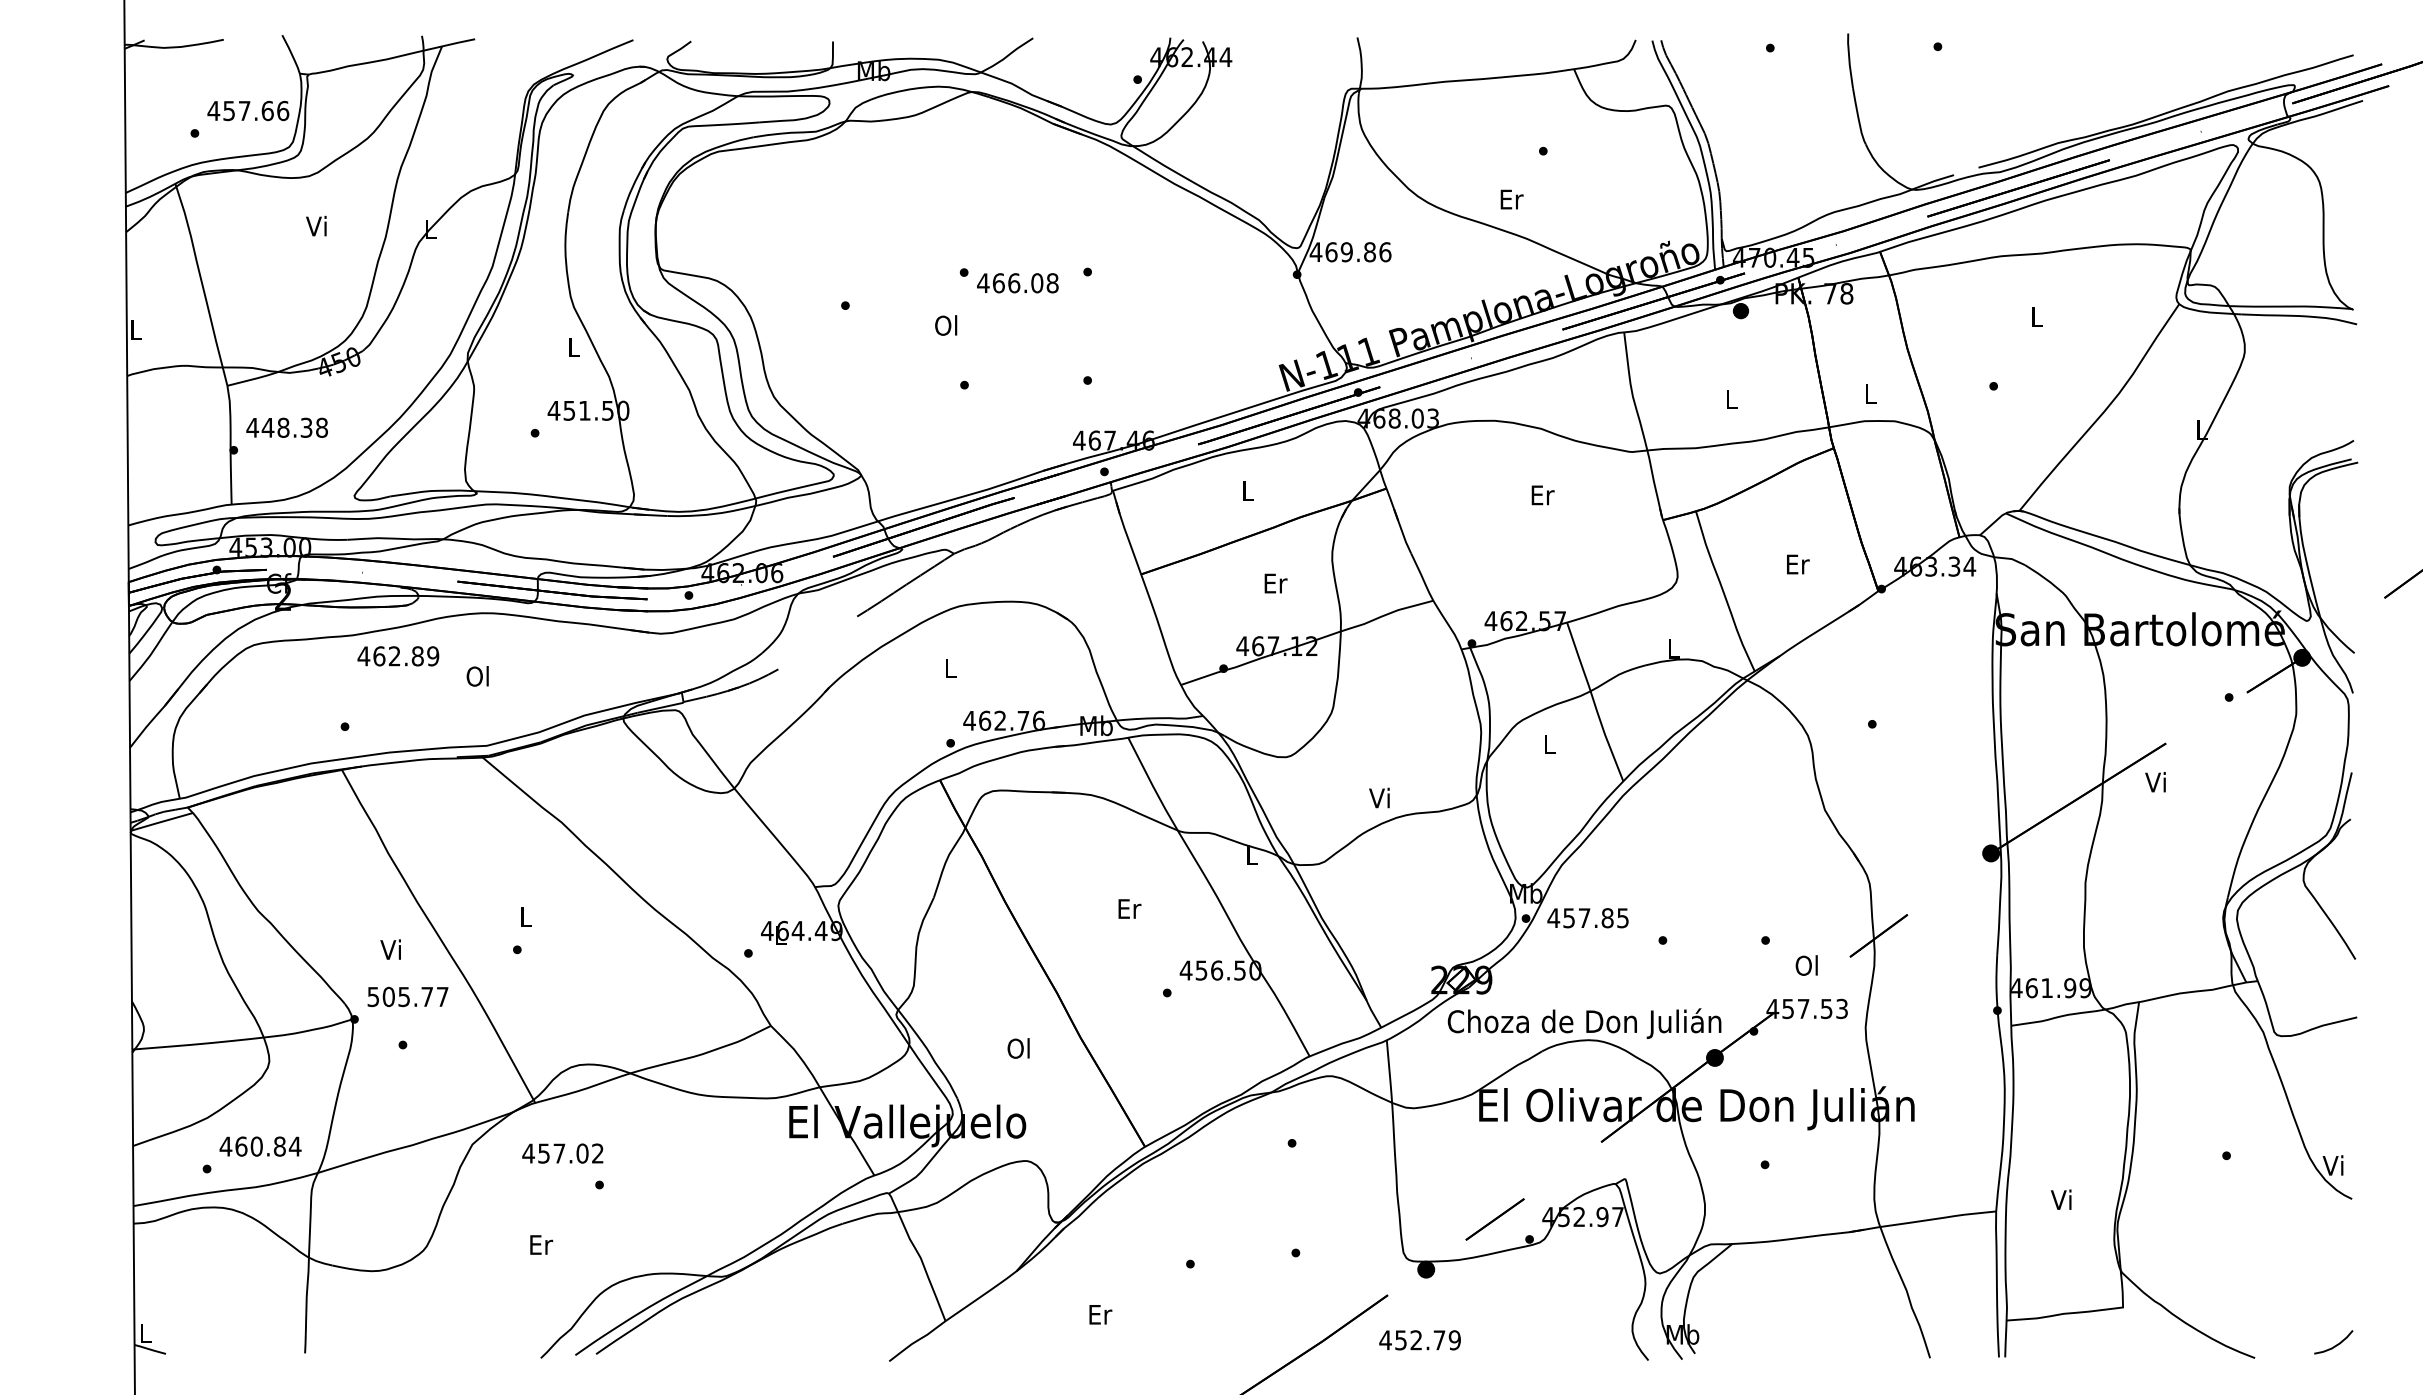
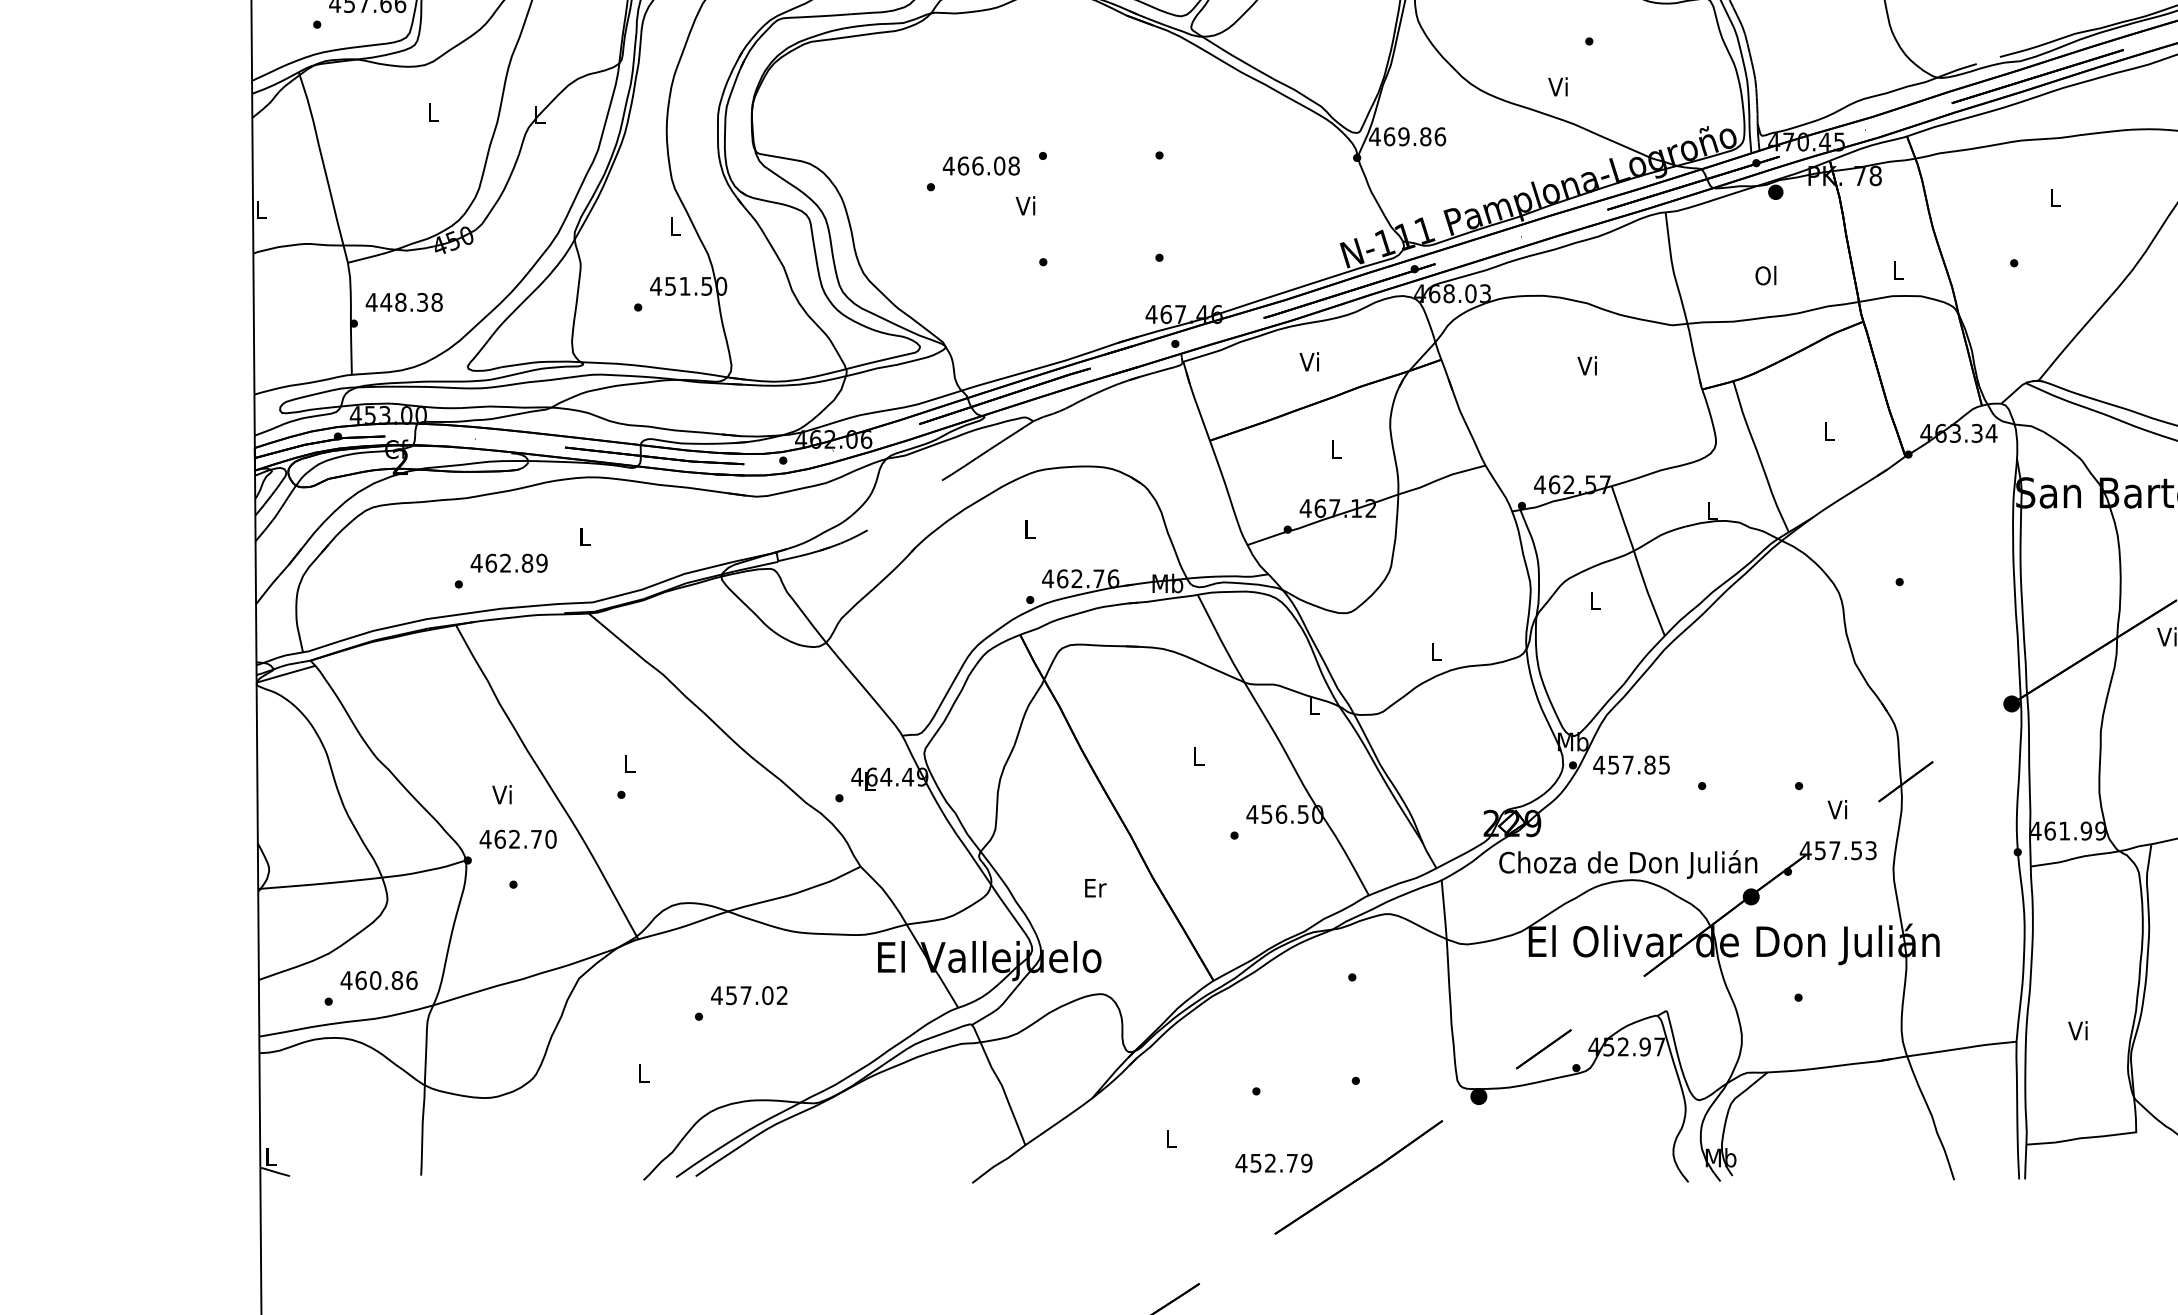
text: (1511, 199) -> (1559, 87), Er -> Vi
text: (316, 225) -> (431, 111), Vi -> L
text: (1017, 283) -> (981, 166), moved
text: (946, 325) -> (1026, 205), Ol -> Vi
text: (1730, 399) -> (1765, 275), L -> Ol
text: (1246, 490) -> (1309, 361), L -> Vi
text: (1542, 494) -> (1588, 365), Er -> Vi
text: (1798, 564) -> (1830, 431), Er -> L
text: (1275, 583) -> (1336, 449), Er -> L
text: (398, 656) -> (509, 563), moved
text: (477, 676) -> (583, 537), Ol -> L
text: (1379, 797) -> (1434, 651), Vi -> L
text: (1129, 908) -> (1198, 755), Er -> L
text: (1806, 965) -> (1837, 809), Ol -> Vi
text: (407, 996) -> (517, 838), 505.77 -> 462.70
text: (1019, 1048) -> (1095, 887), Ol -> Er
text: (294, 1146) -> (411, 980), 460.84 -> 460.86
text: (562, 1153) -> (748, 995), moved
text: (541, 1244) -> (644, 1072), Er -> L
text: (1100, 1314) -> (1171, 1138), Er -> L
text: (1419, 1340) -> (1273, 1163), moved

